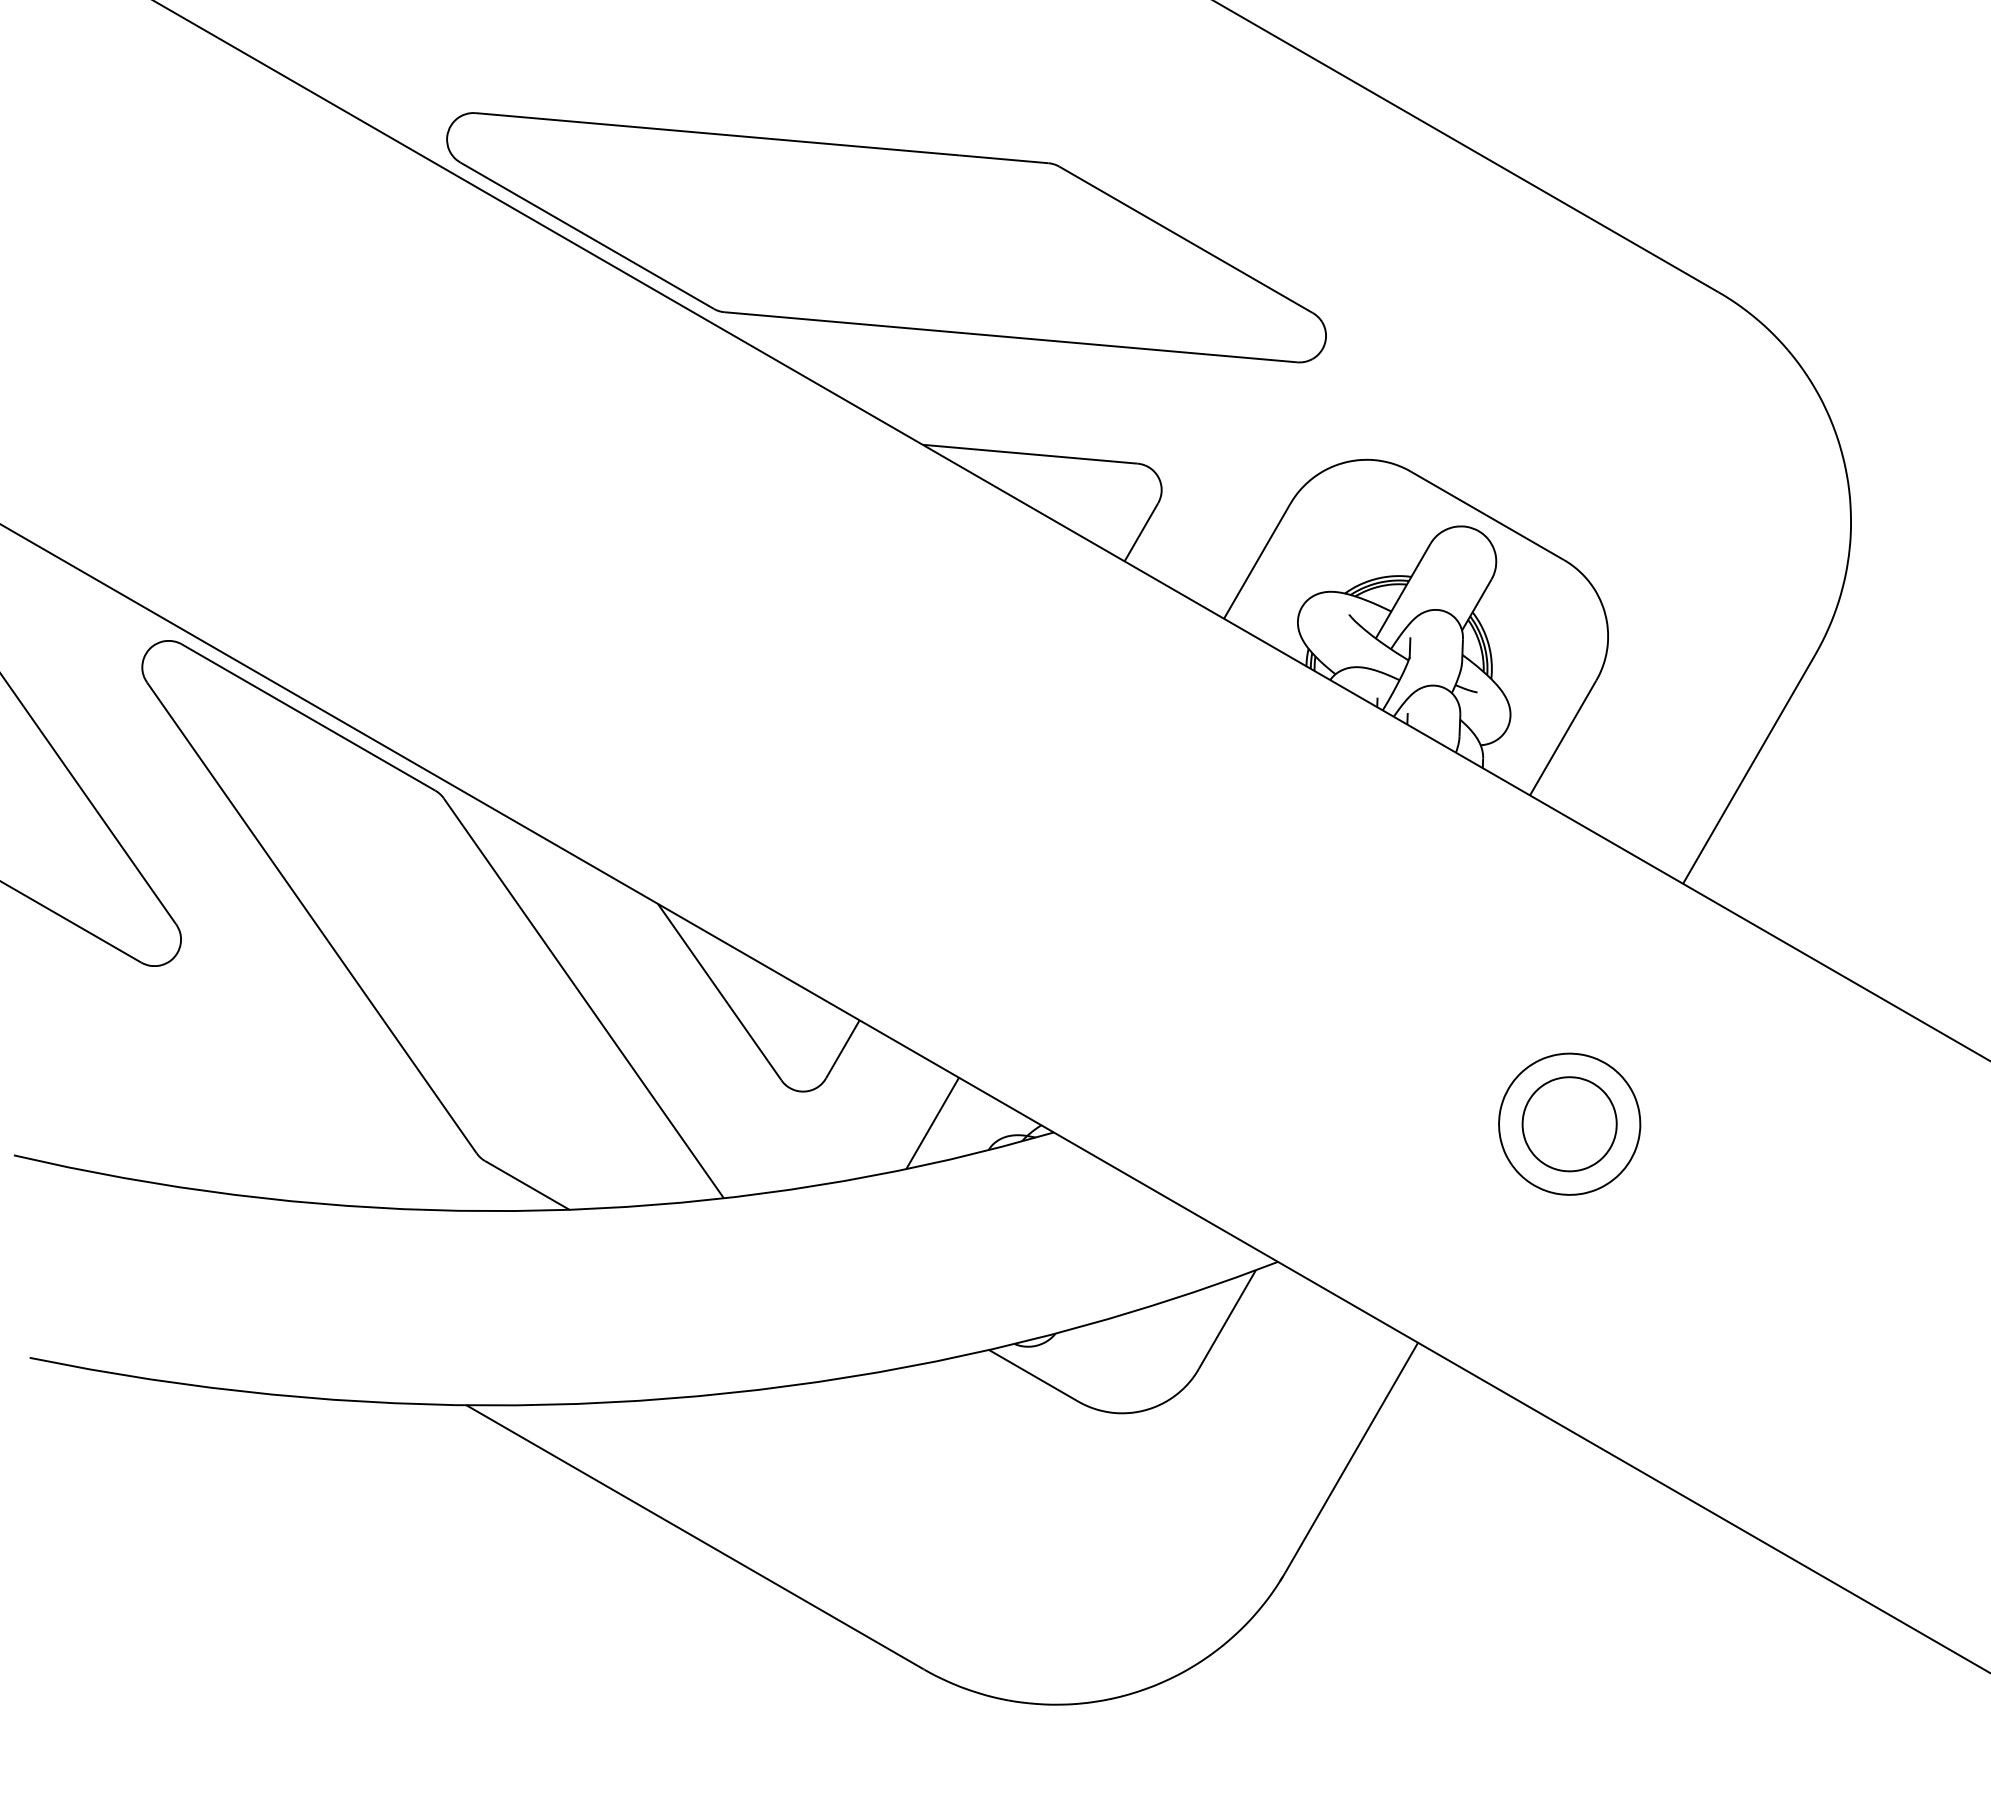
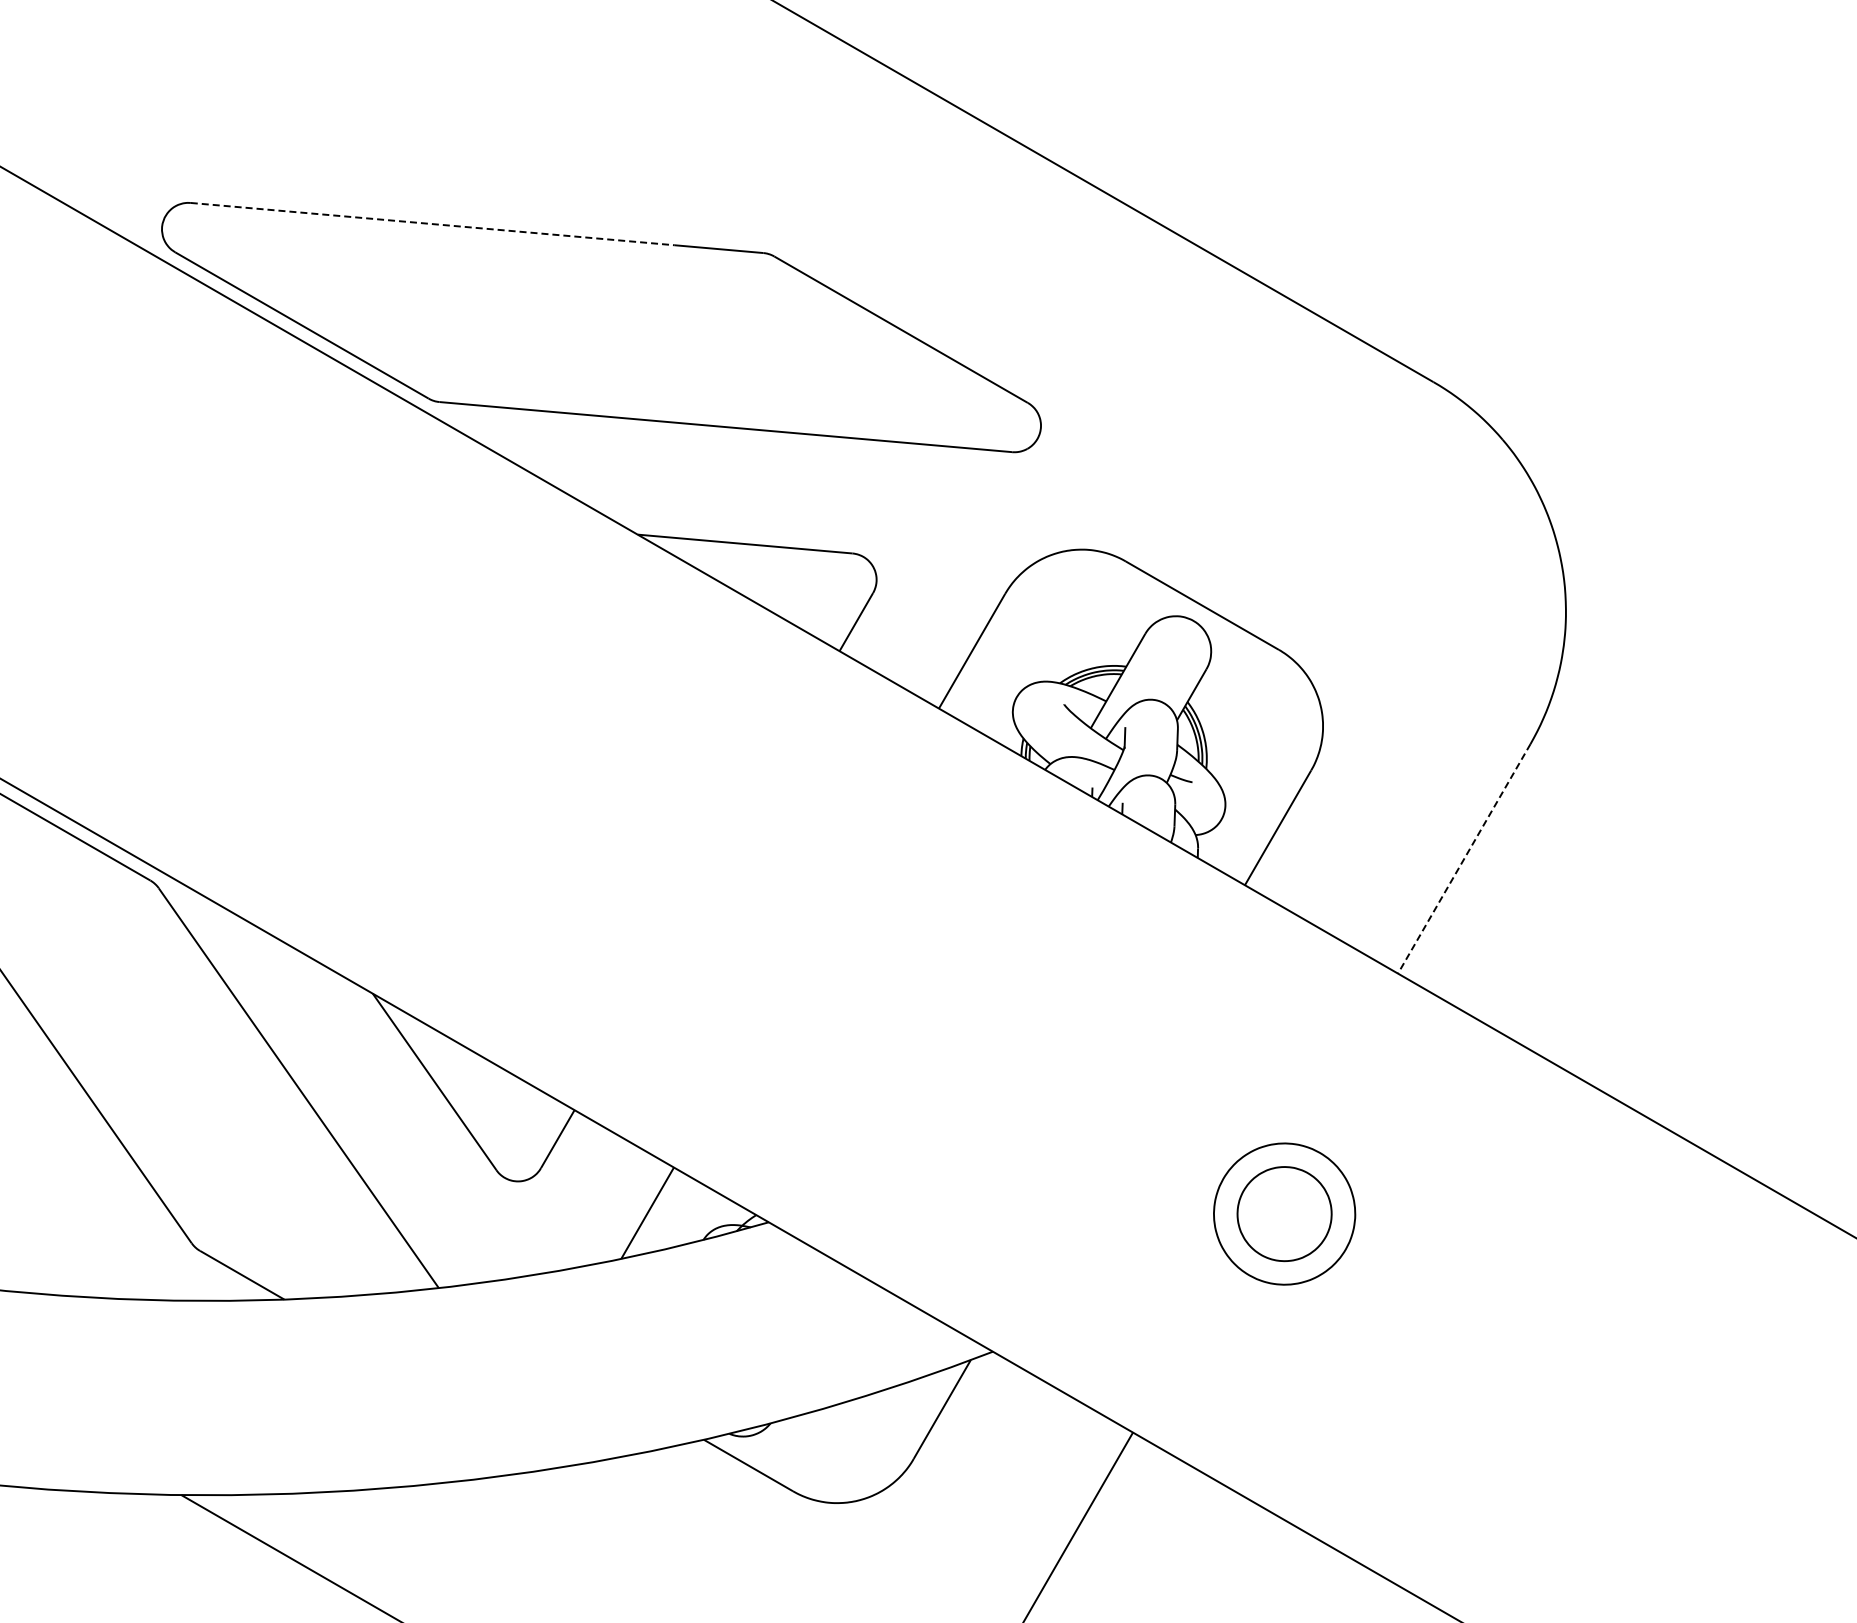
line: (717, 134) -> (432, 224), solid -> dashed
line: (1749, 769) -> (1464, 859), solid -> dashed

